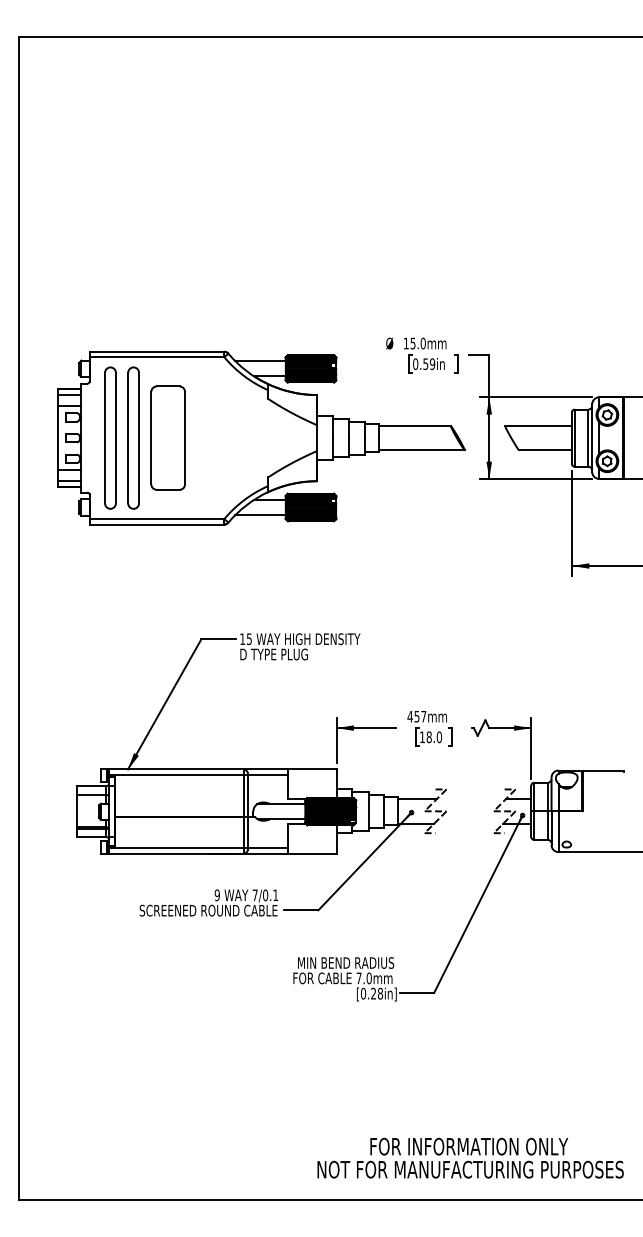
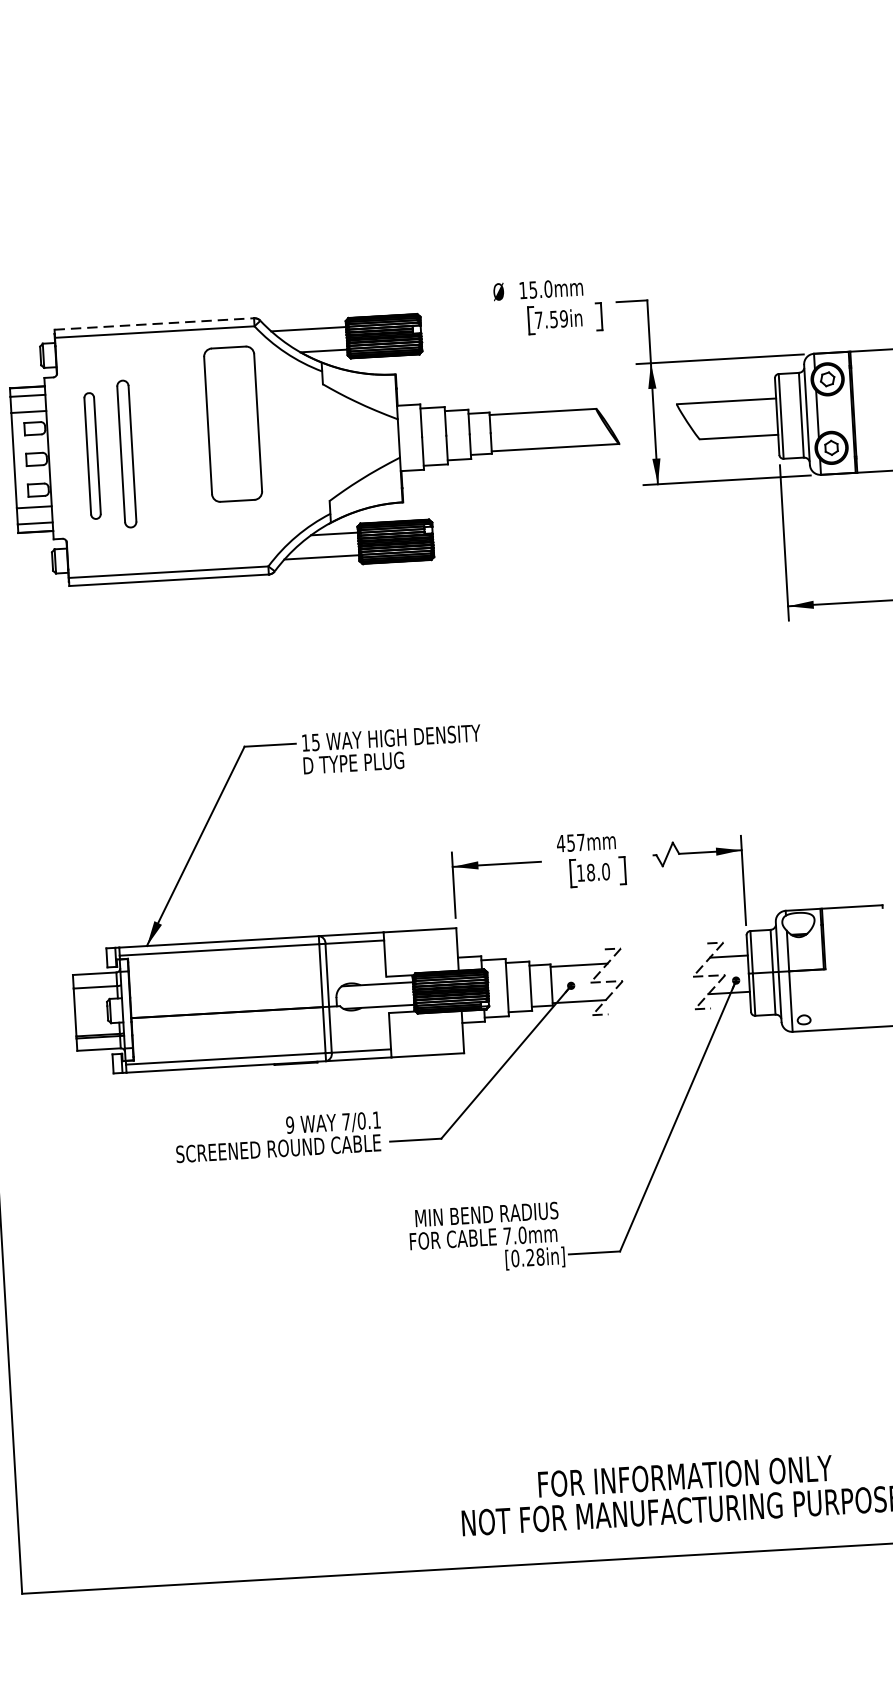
line: (157, 351) -> (154, 323), solid -> dashed
text: (415, 364) -> (538, 320), 0.59in -> 7.59in
part: (110, 437) -> (92, 455), size x0.6
part: (133, 437) -> (126, 453), size x0.7
part: (167, 437) -> (232, 423), moved

